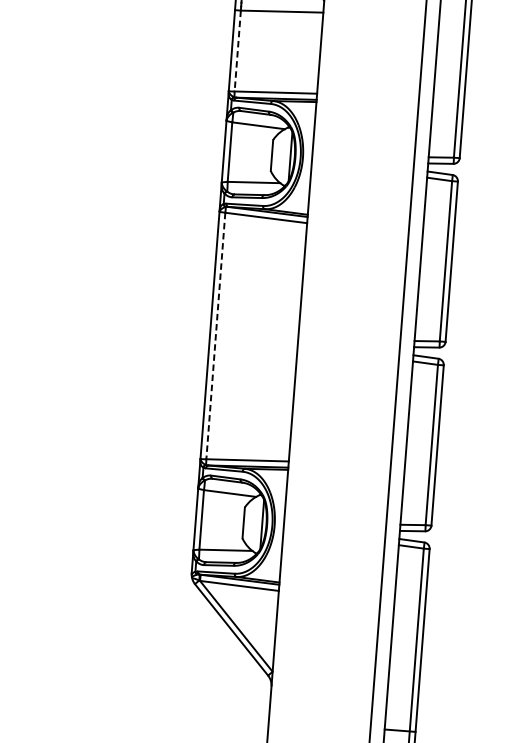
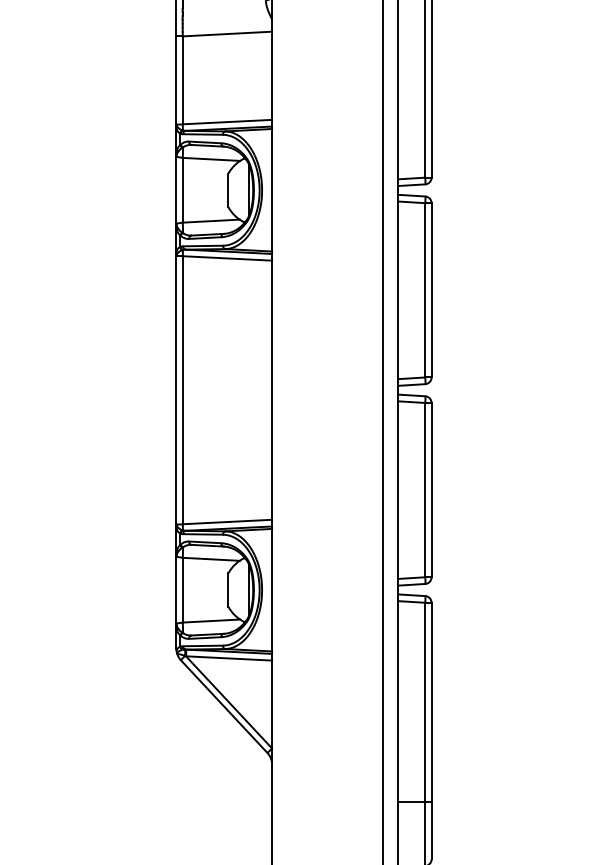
line: (237, 51) -> (182, 80), dashed -> solid
line: (215, 336) -> (182, 390), dashed -> solid

